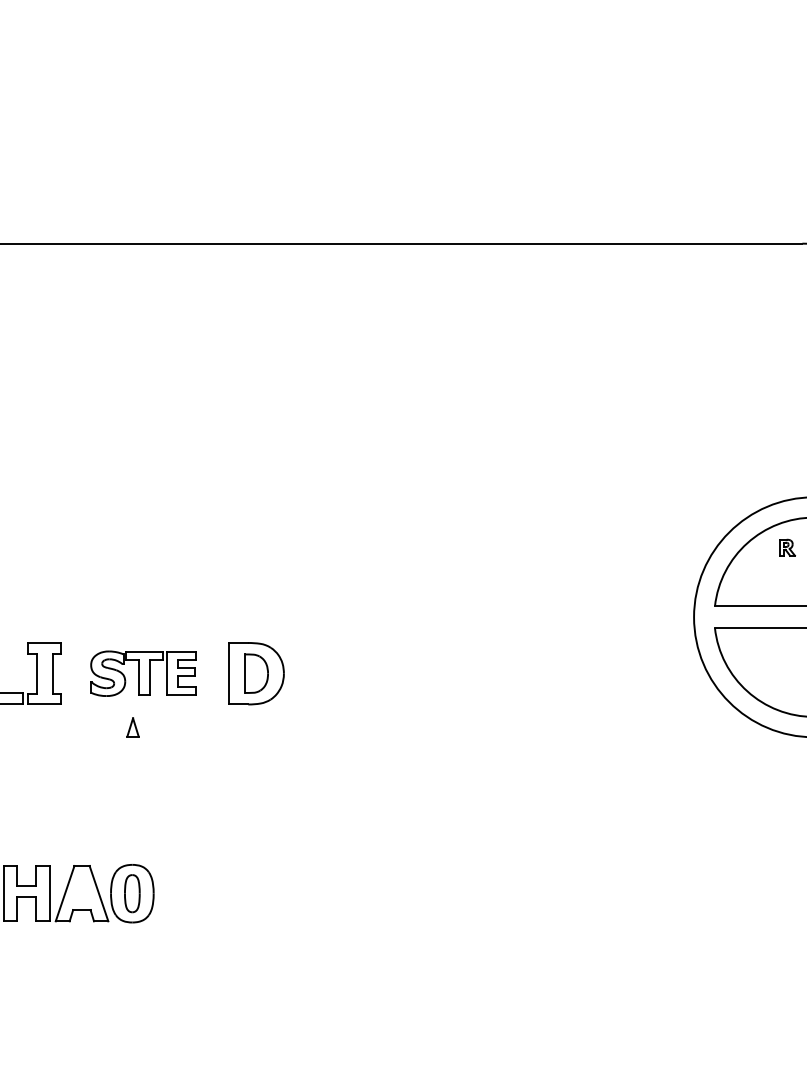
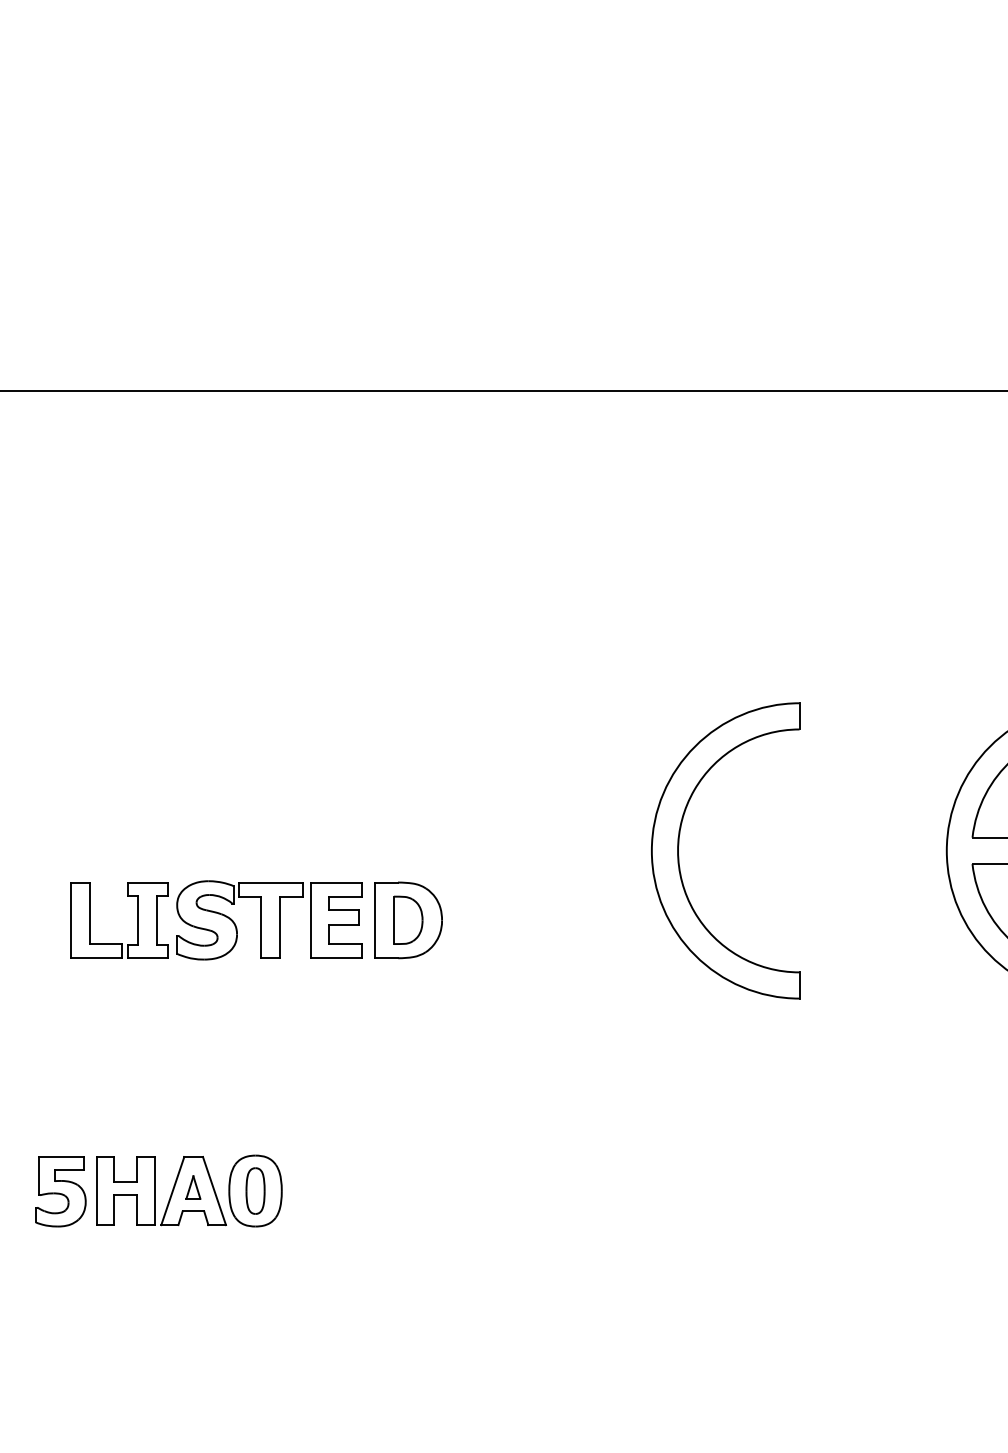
part: (476, 612) -> (679, 845), added
part: (143, 673) -> (269, 920), size x1.43
part: (133, 727) -> (193, 1187), moved

